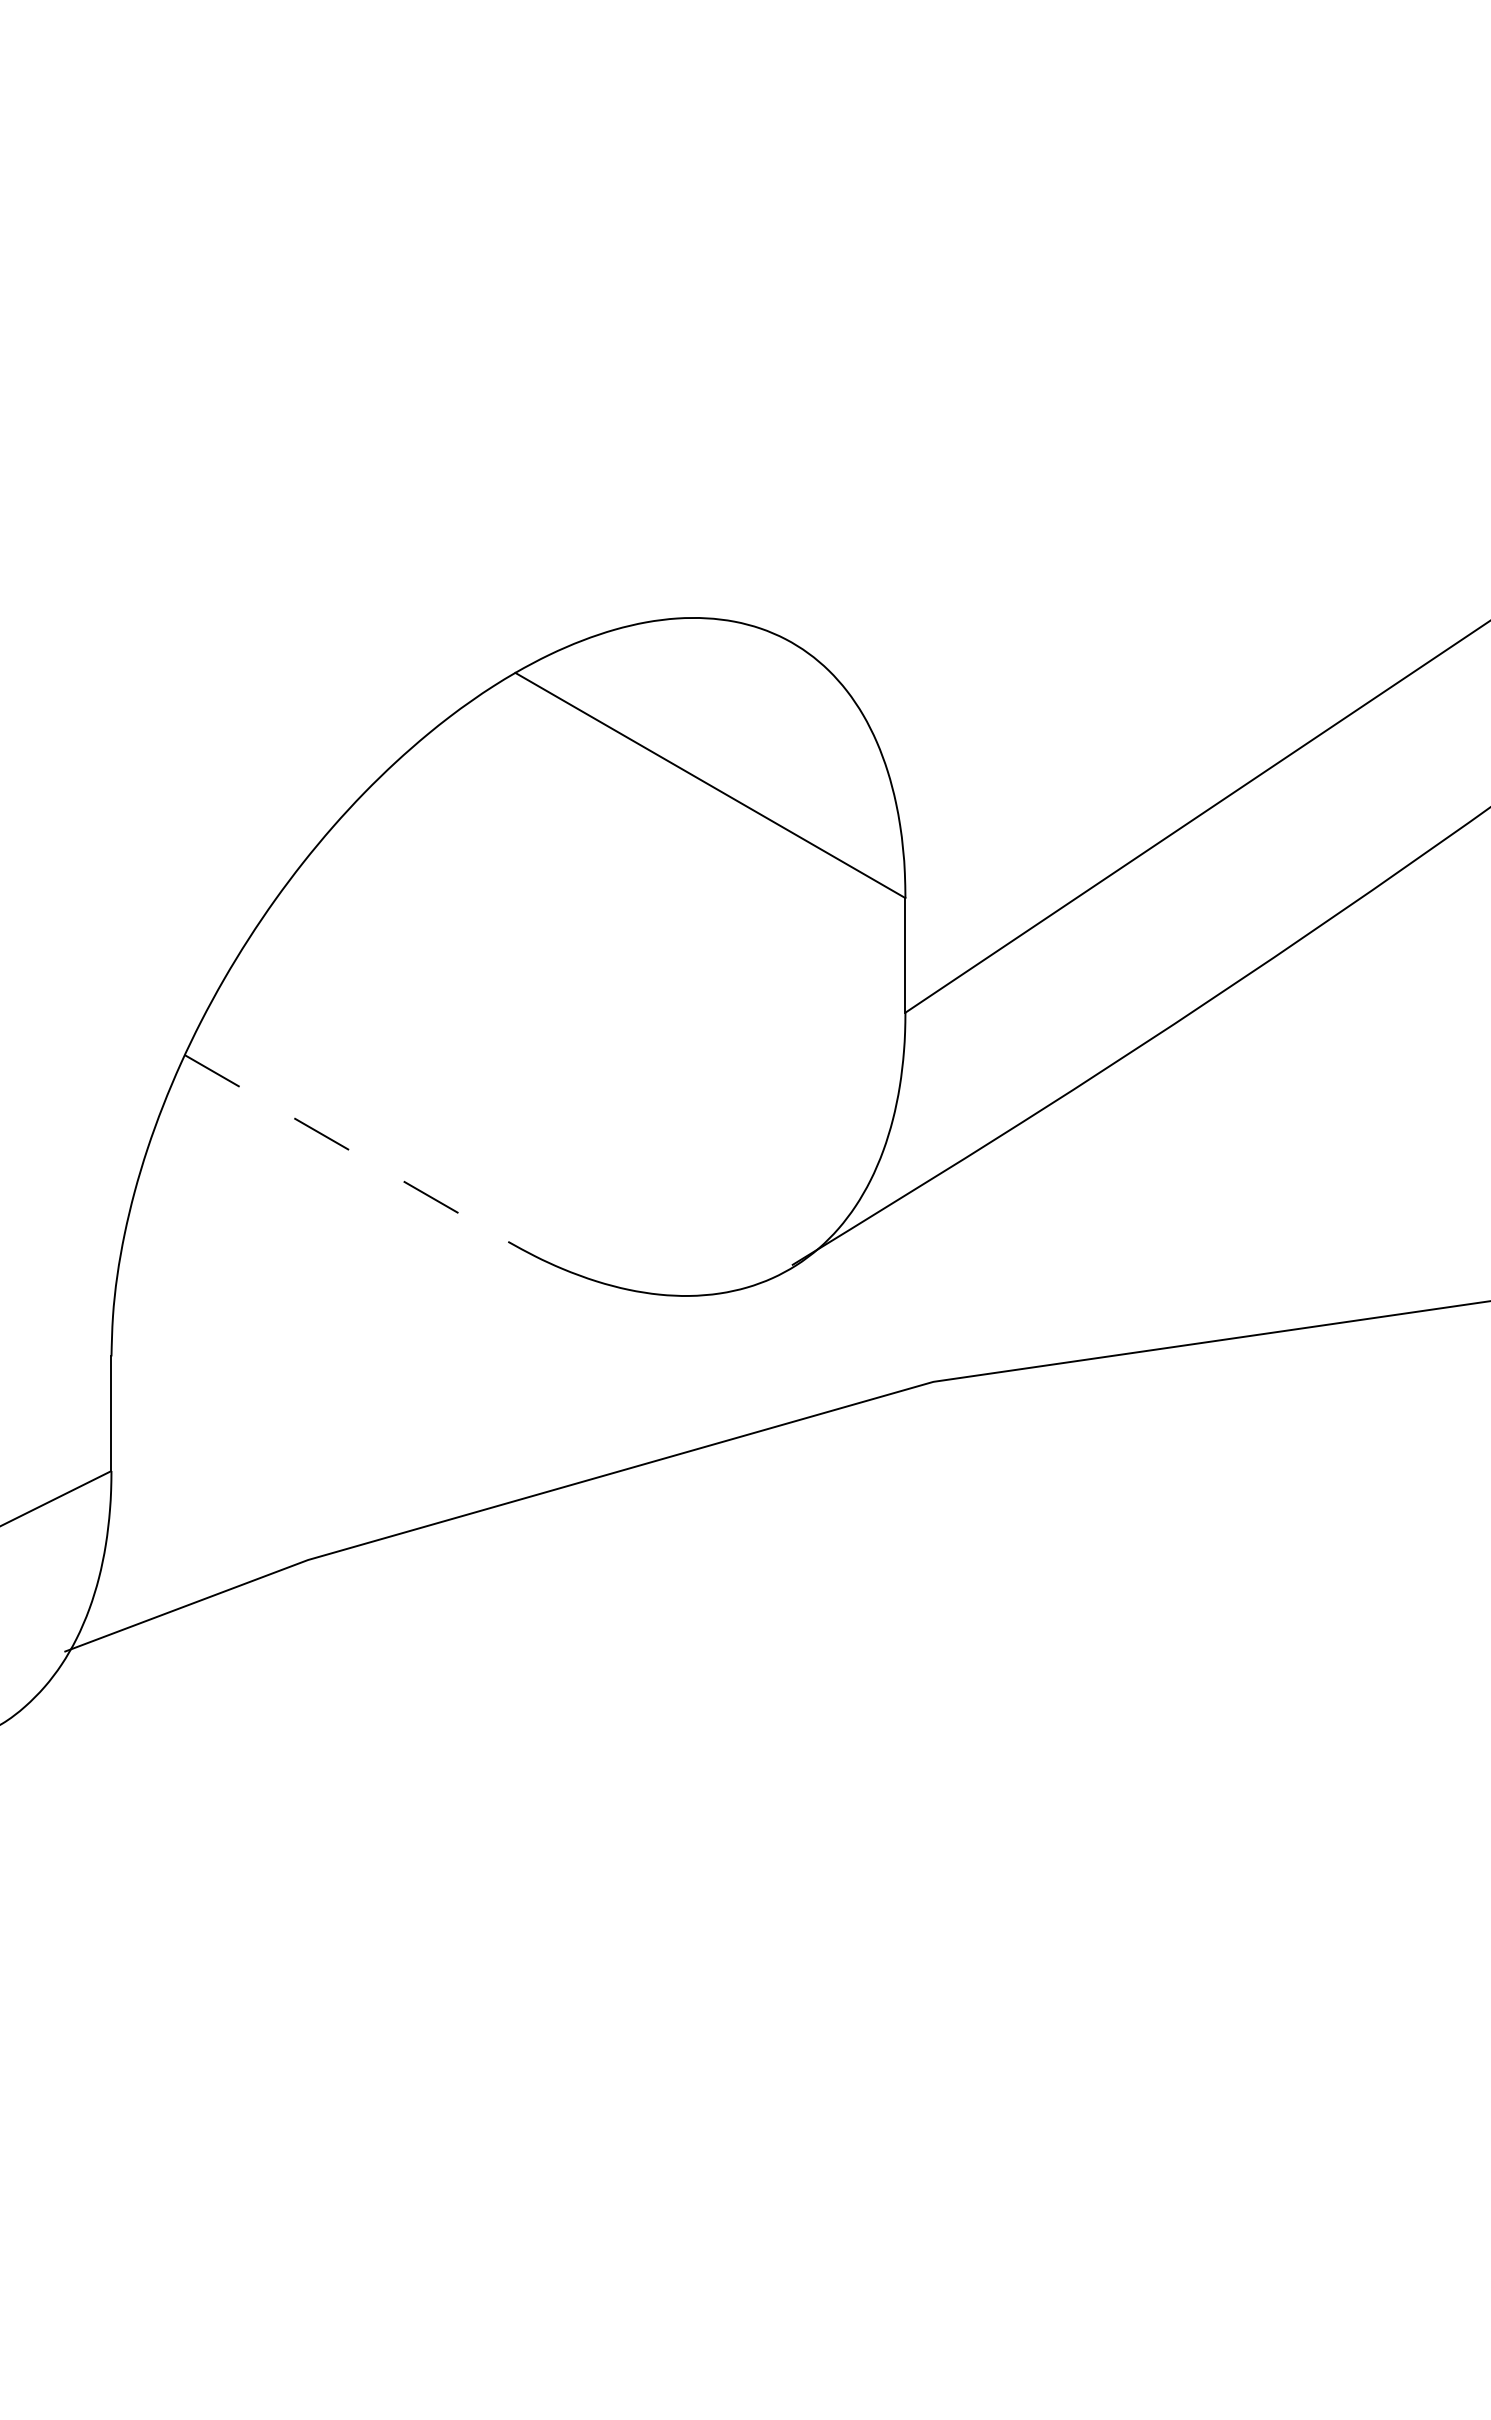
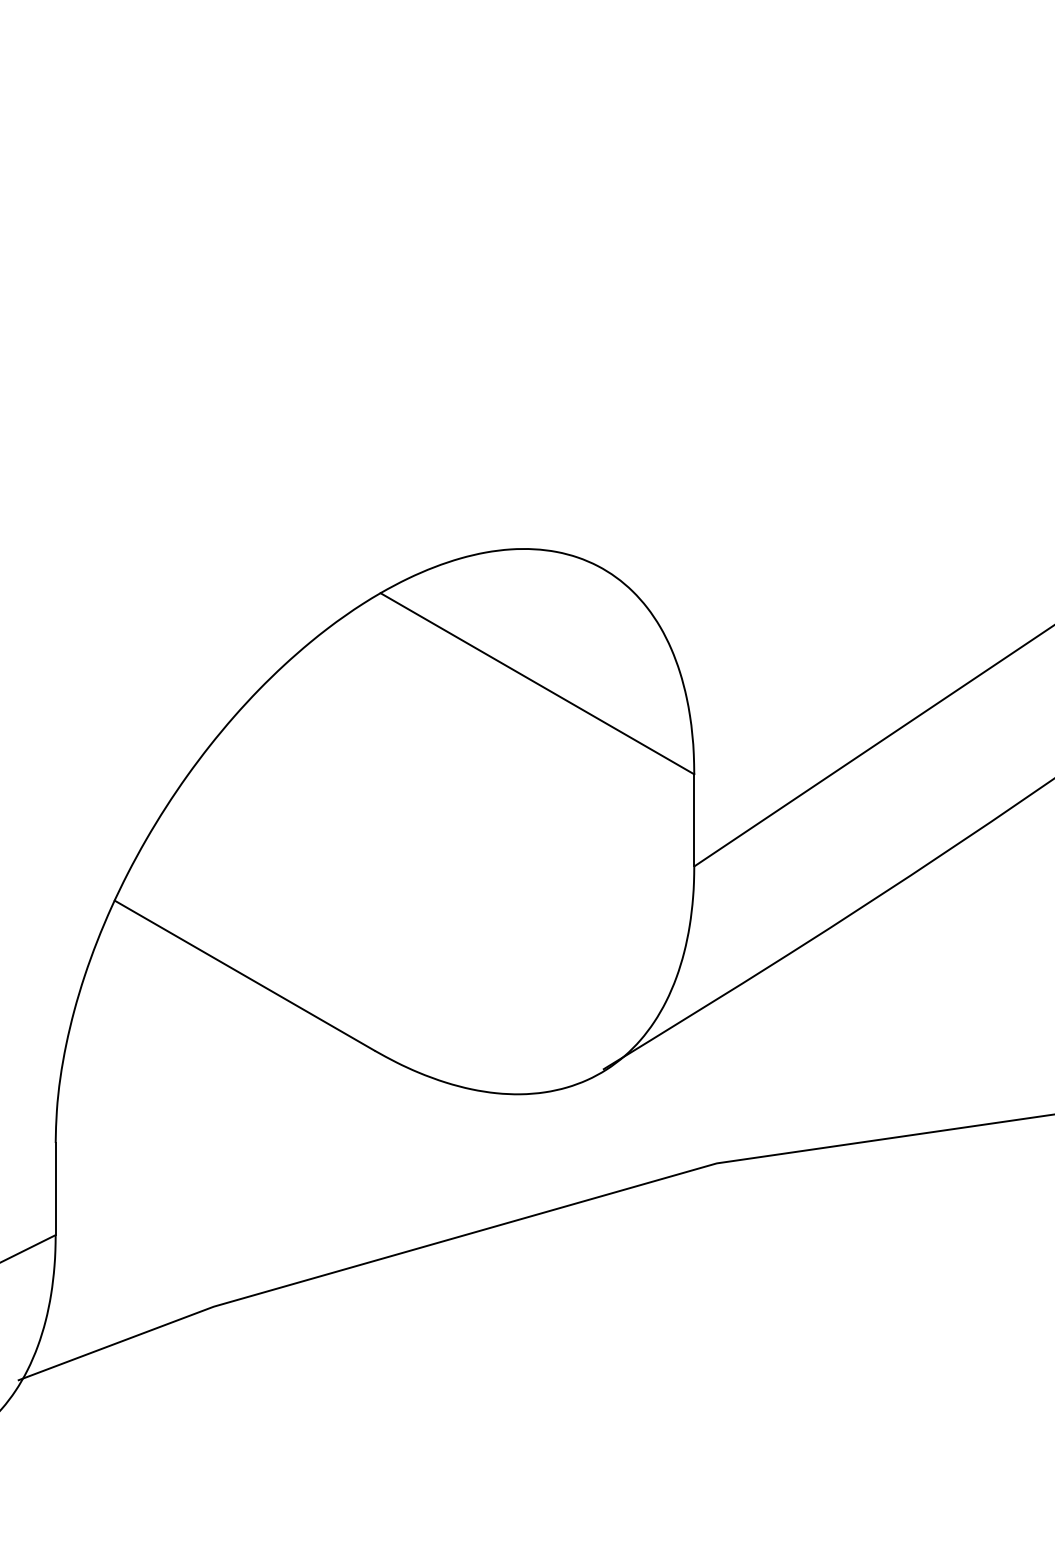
line: (346, 1148) -> (244, 975), dashed -> solid

